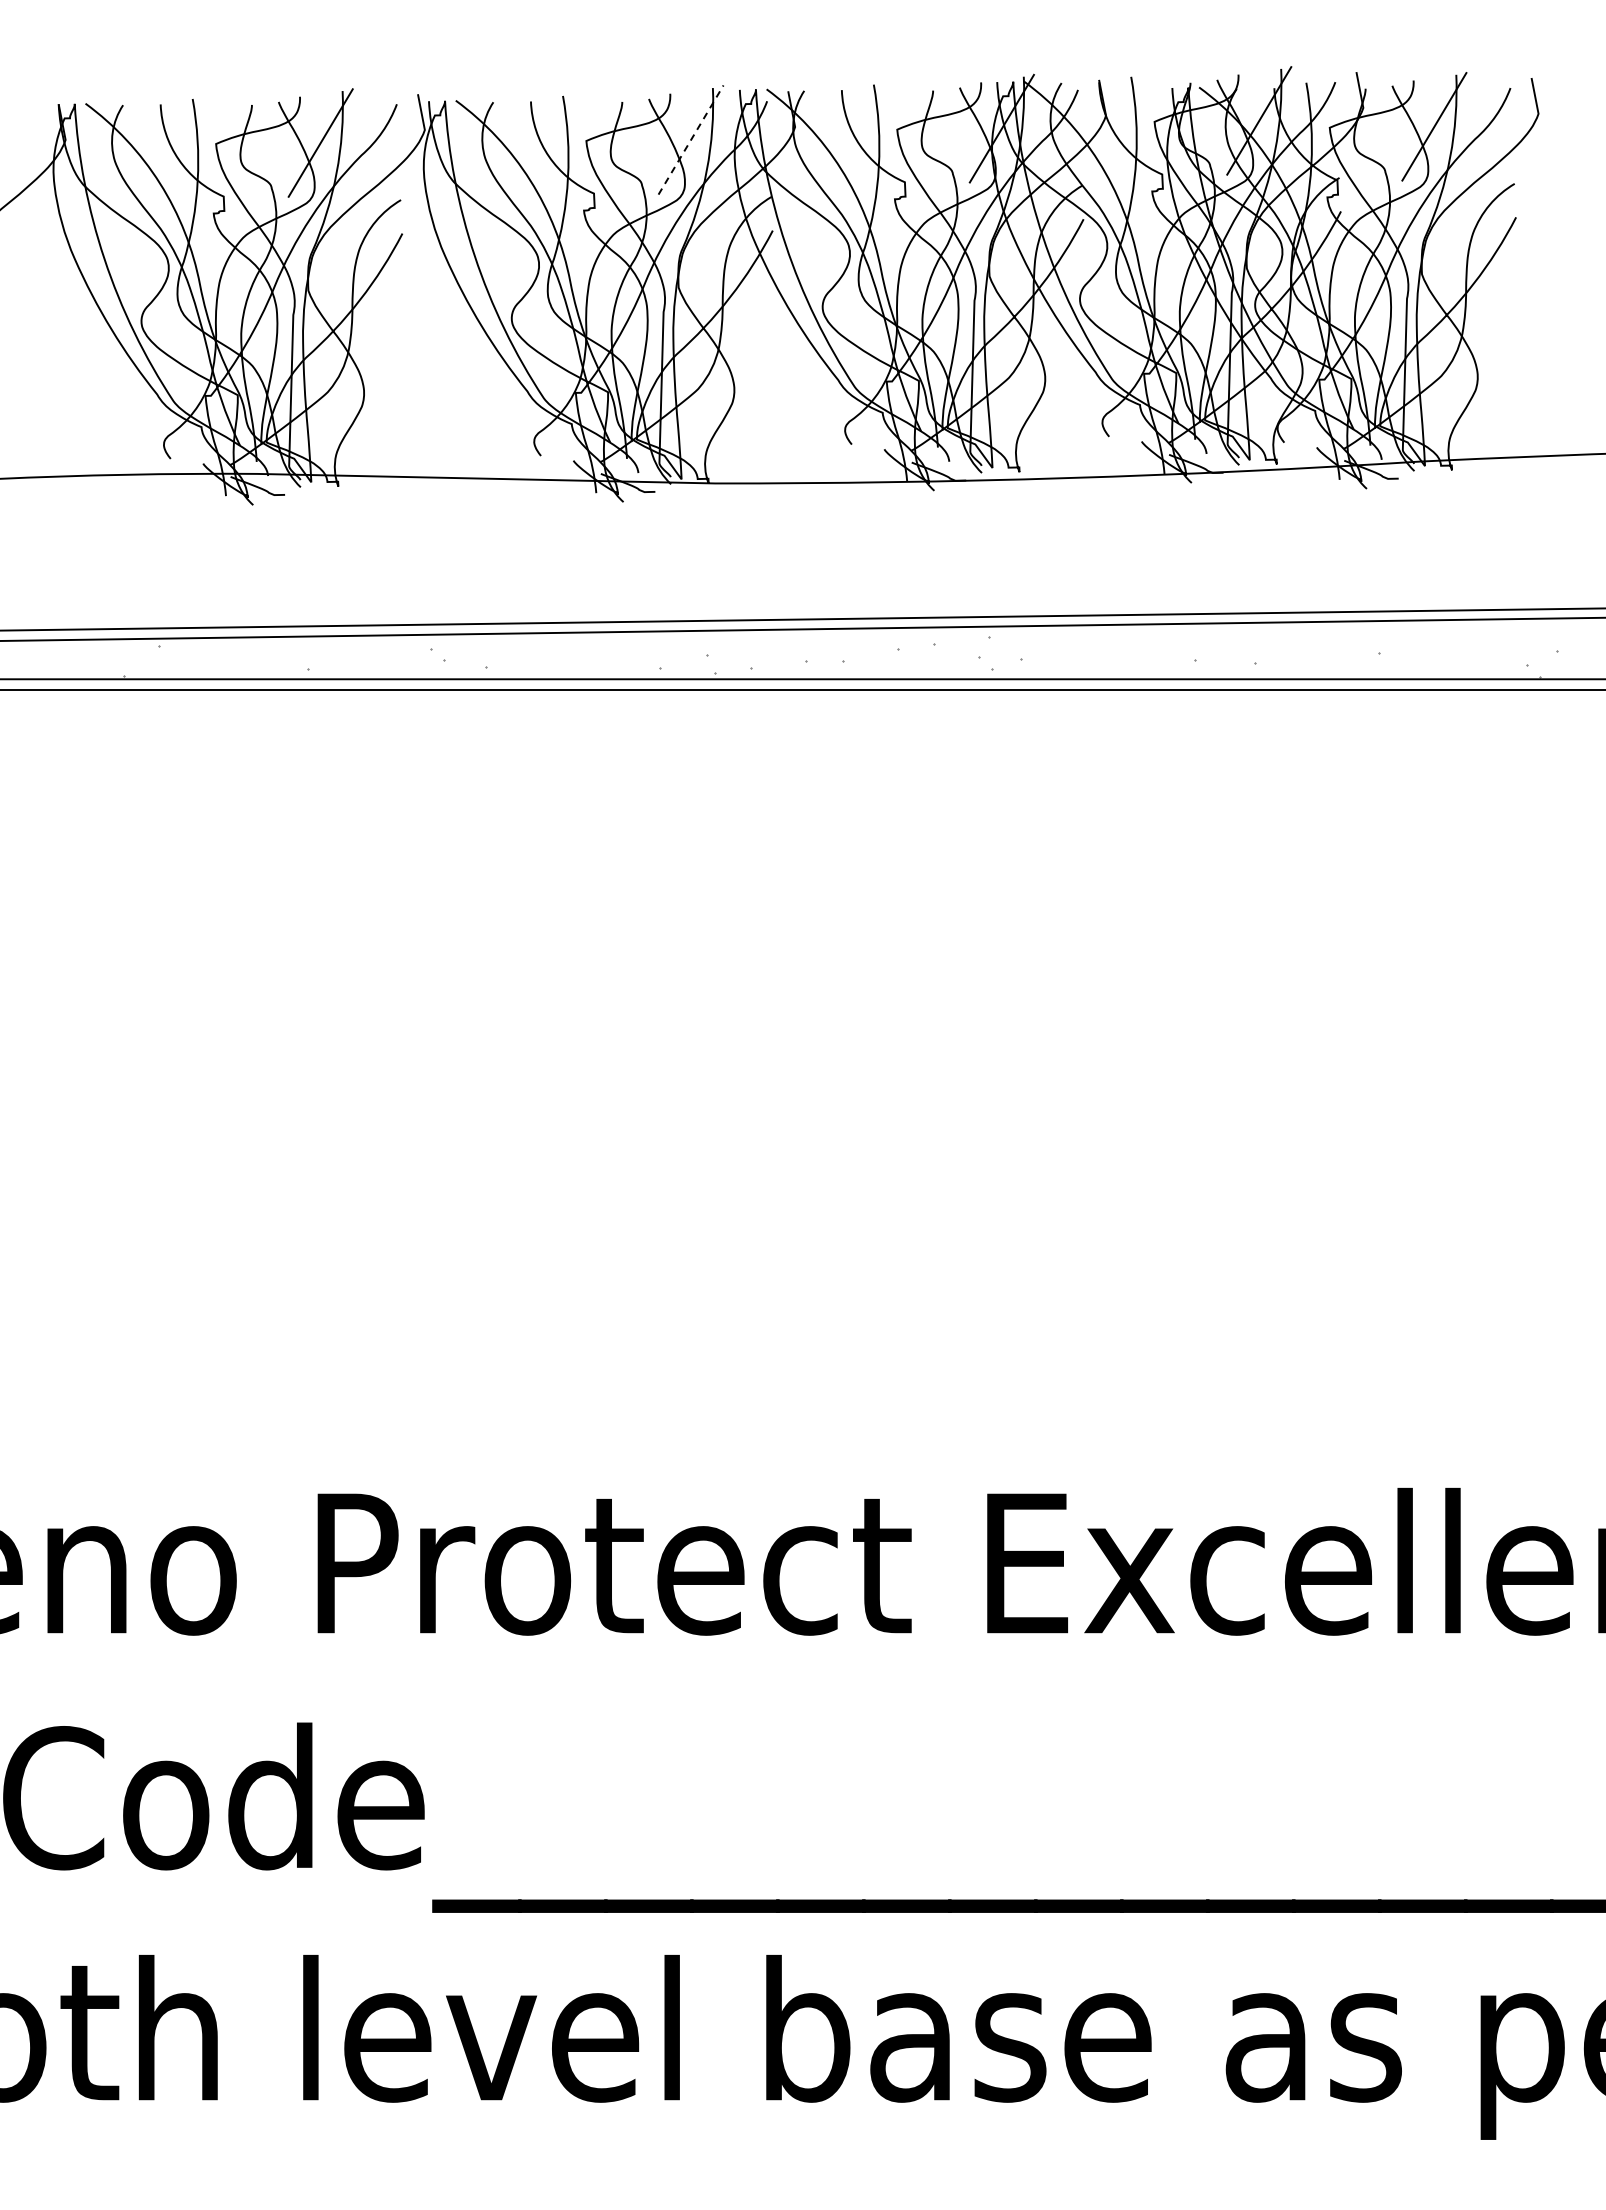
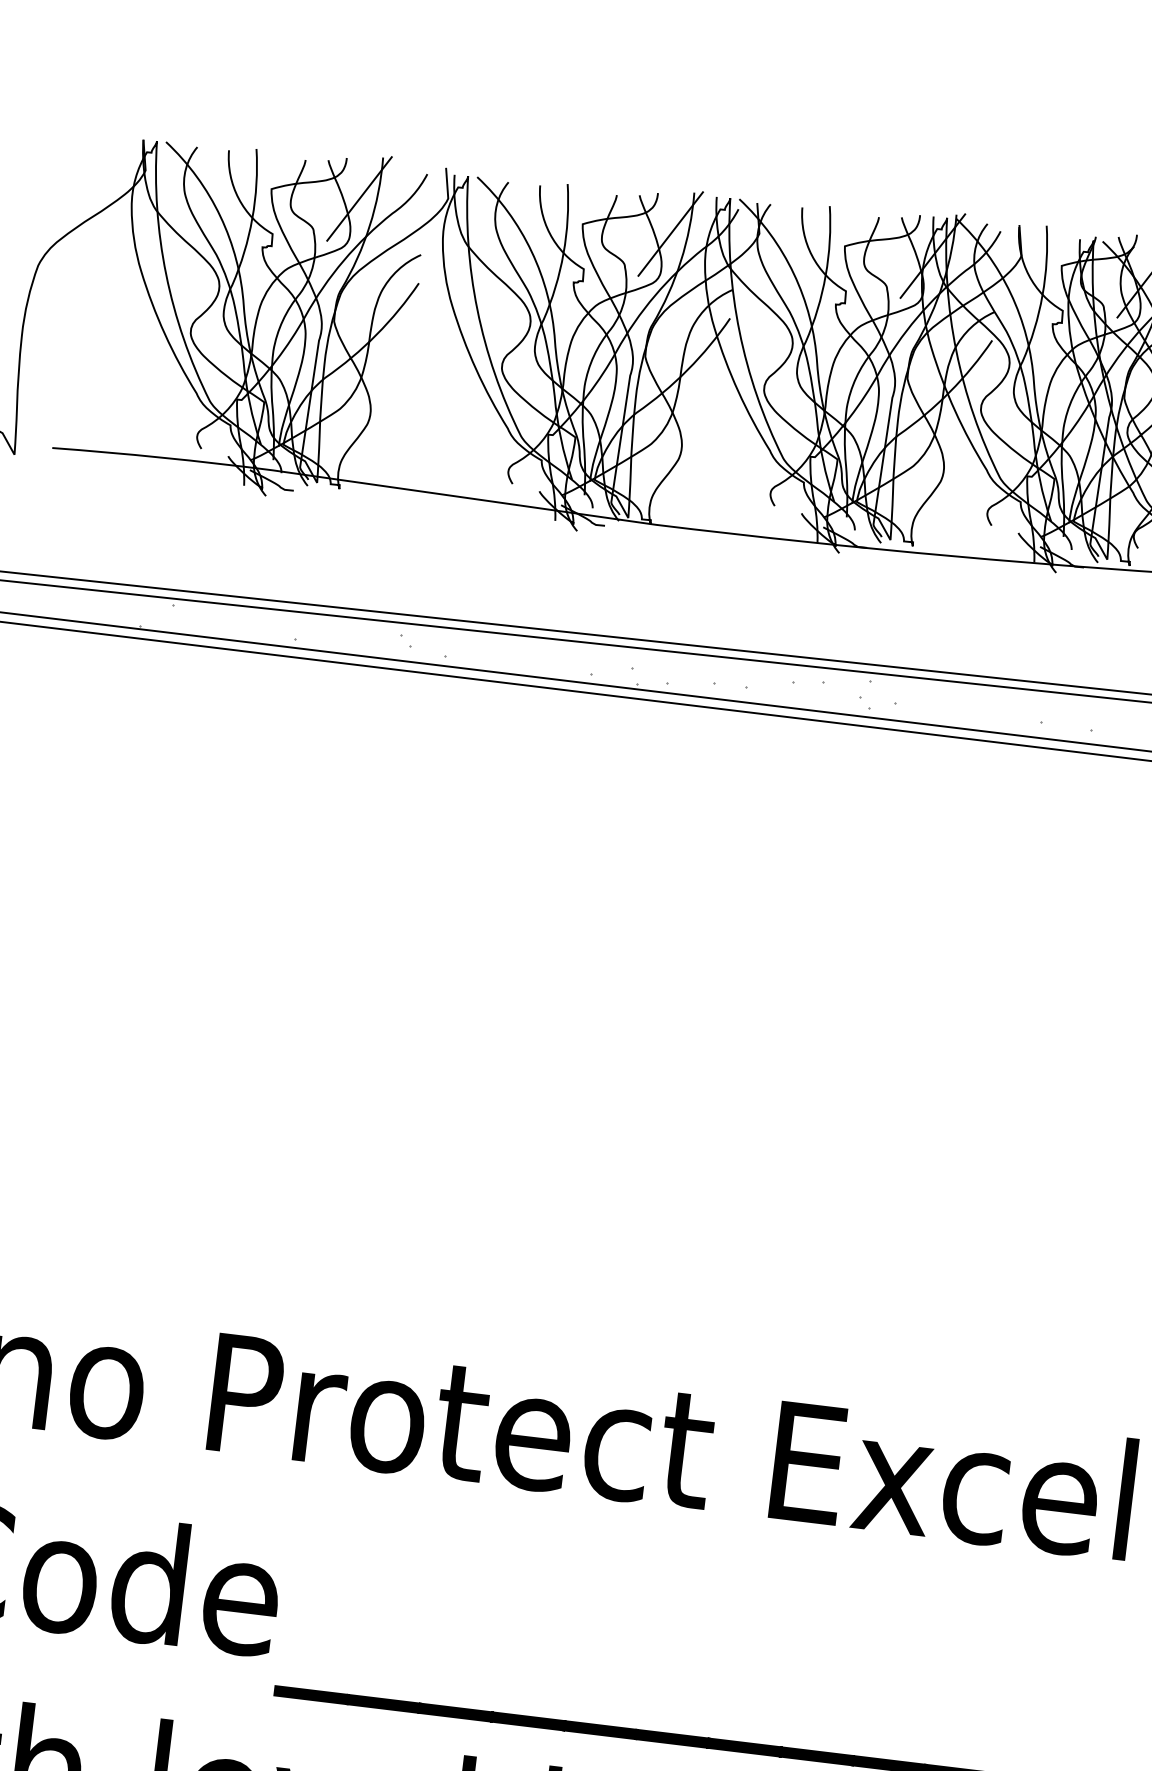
line: (691, 140) -> (671, 234), dashed -> solid

